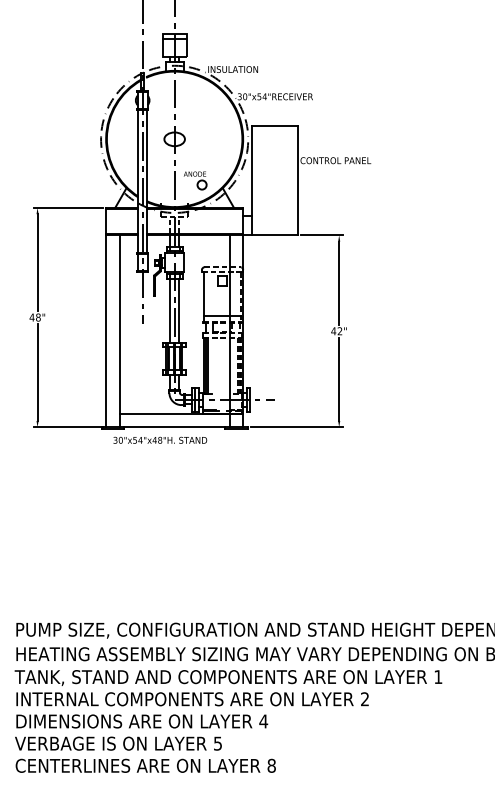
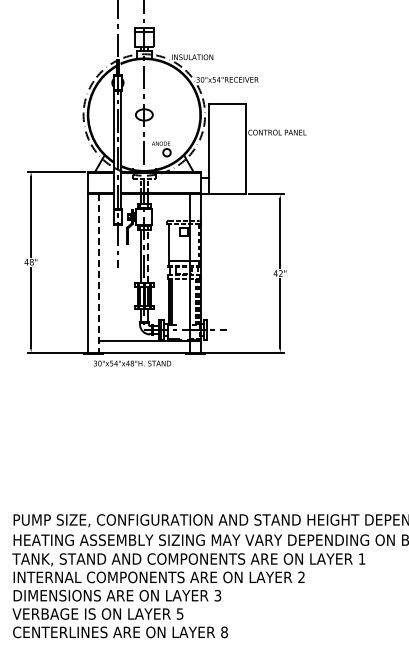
line: (179, 310) -> (148, 256), solid -> dashed
line: (120, 331) -> (99, 273), solid -> dashed
text: (263, 721) -> (217, 595), 4 -> 3

